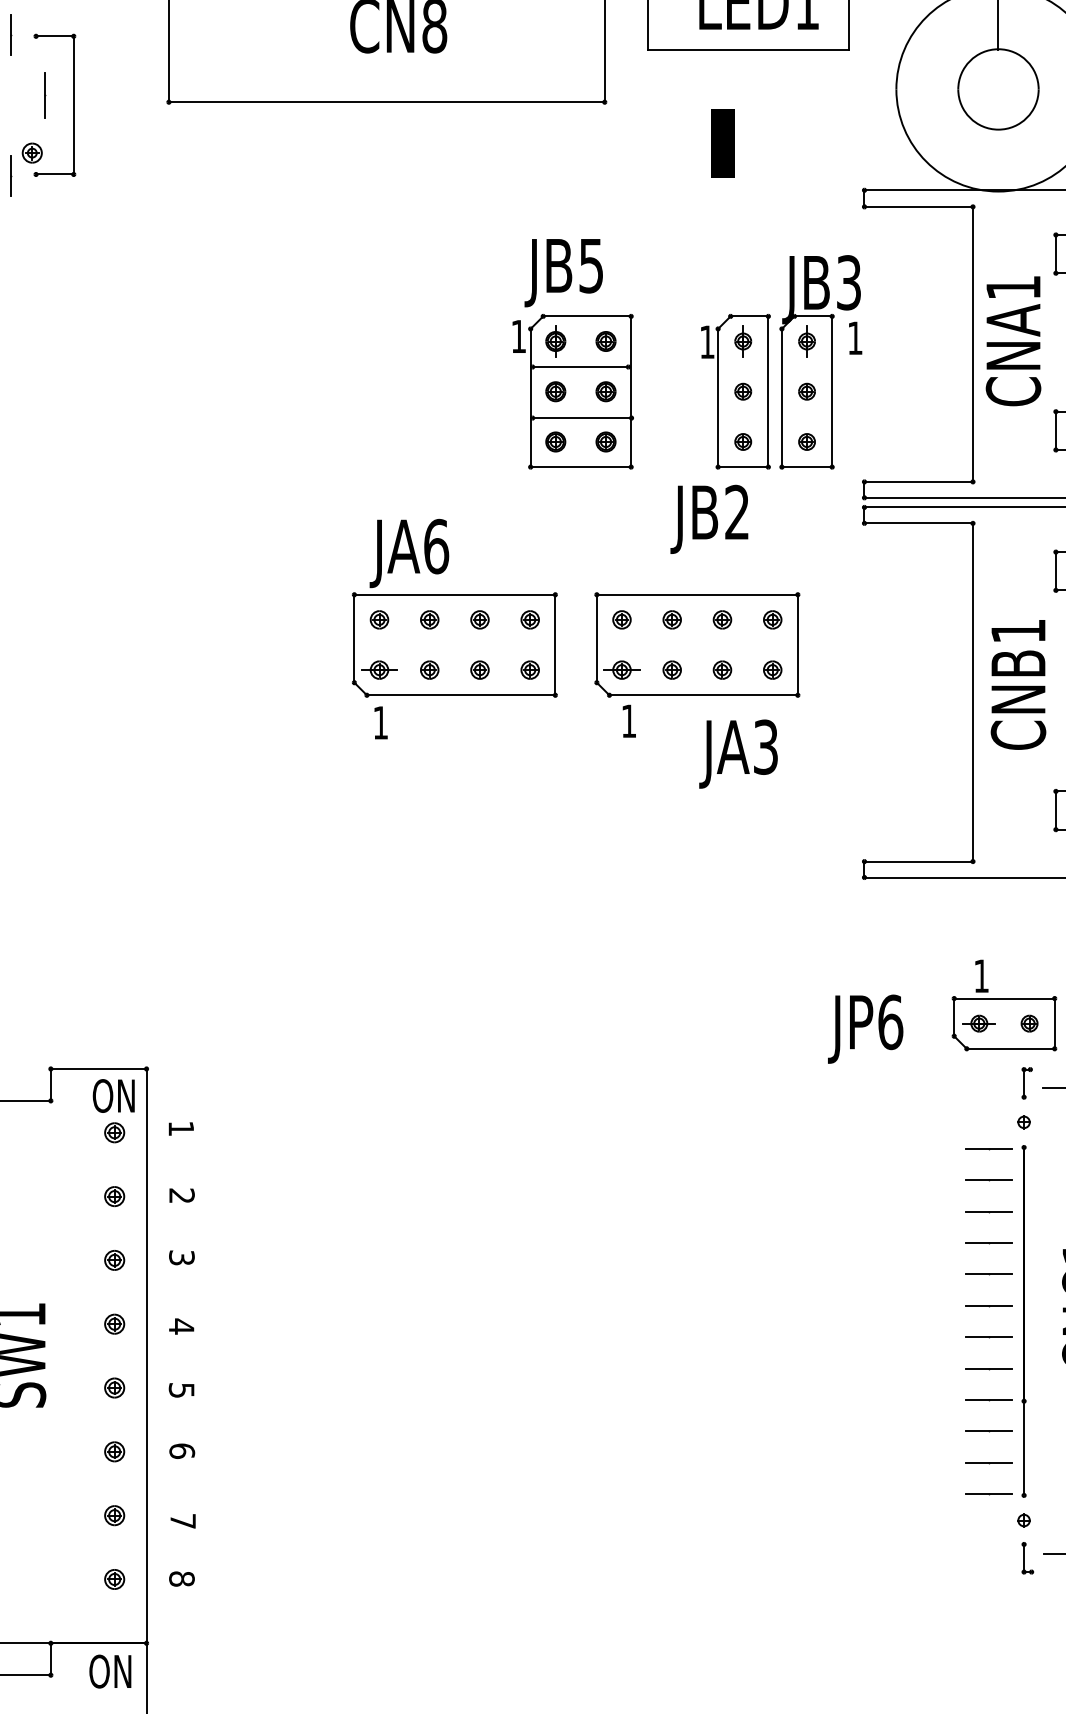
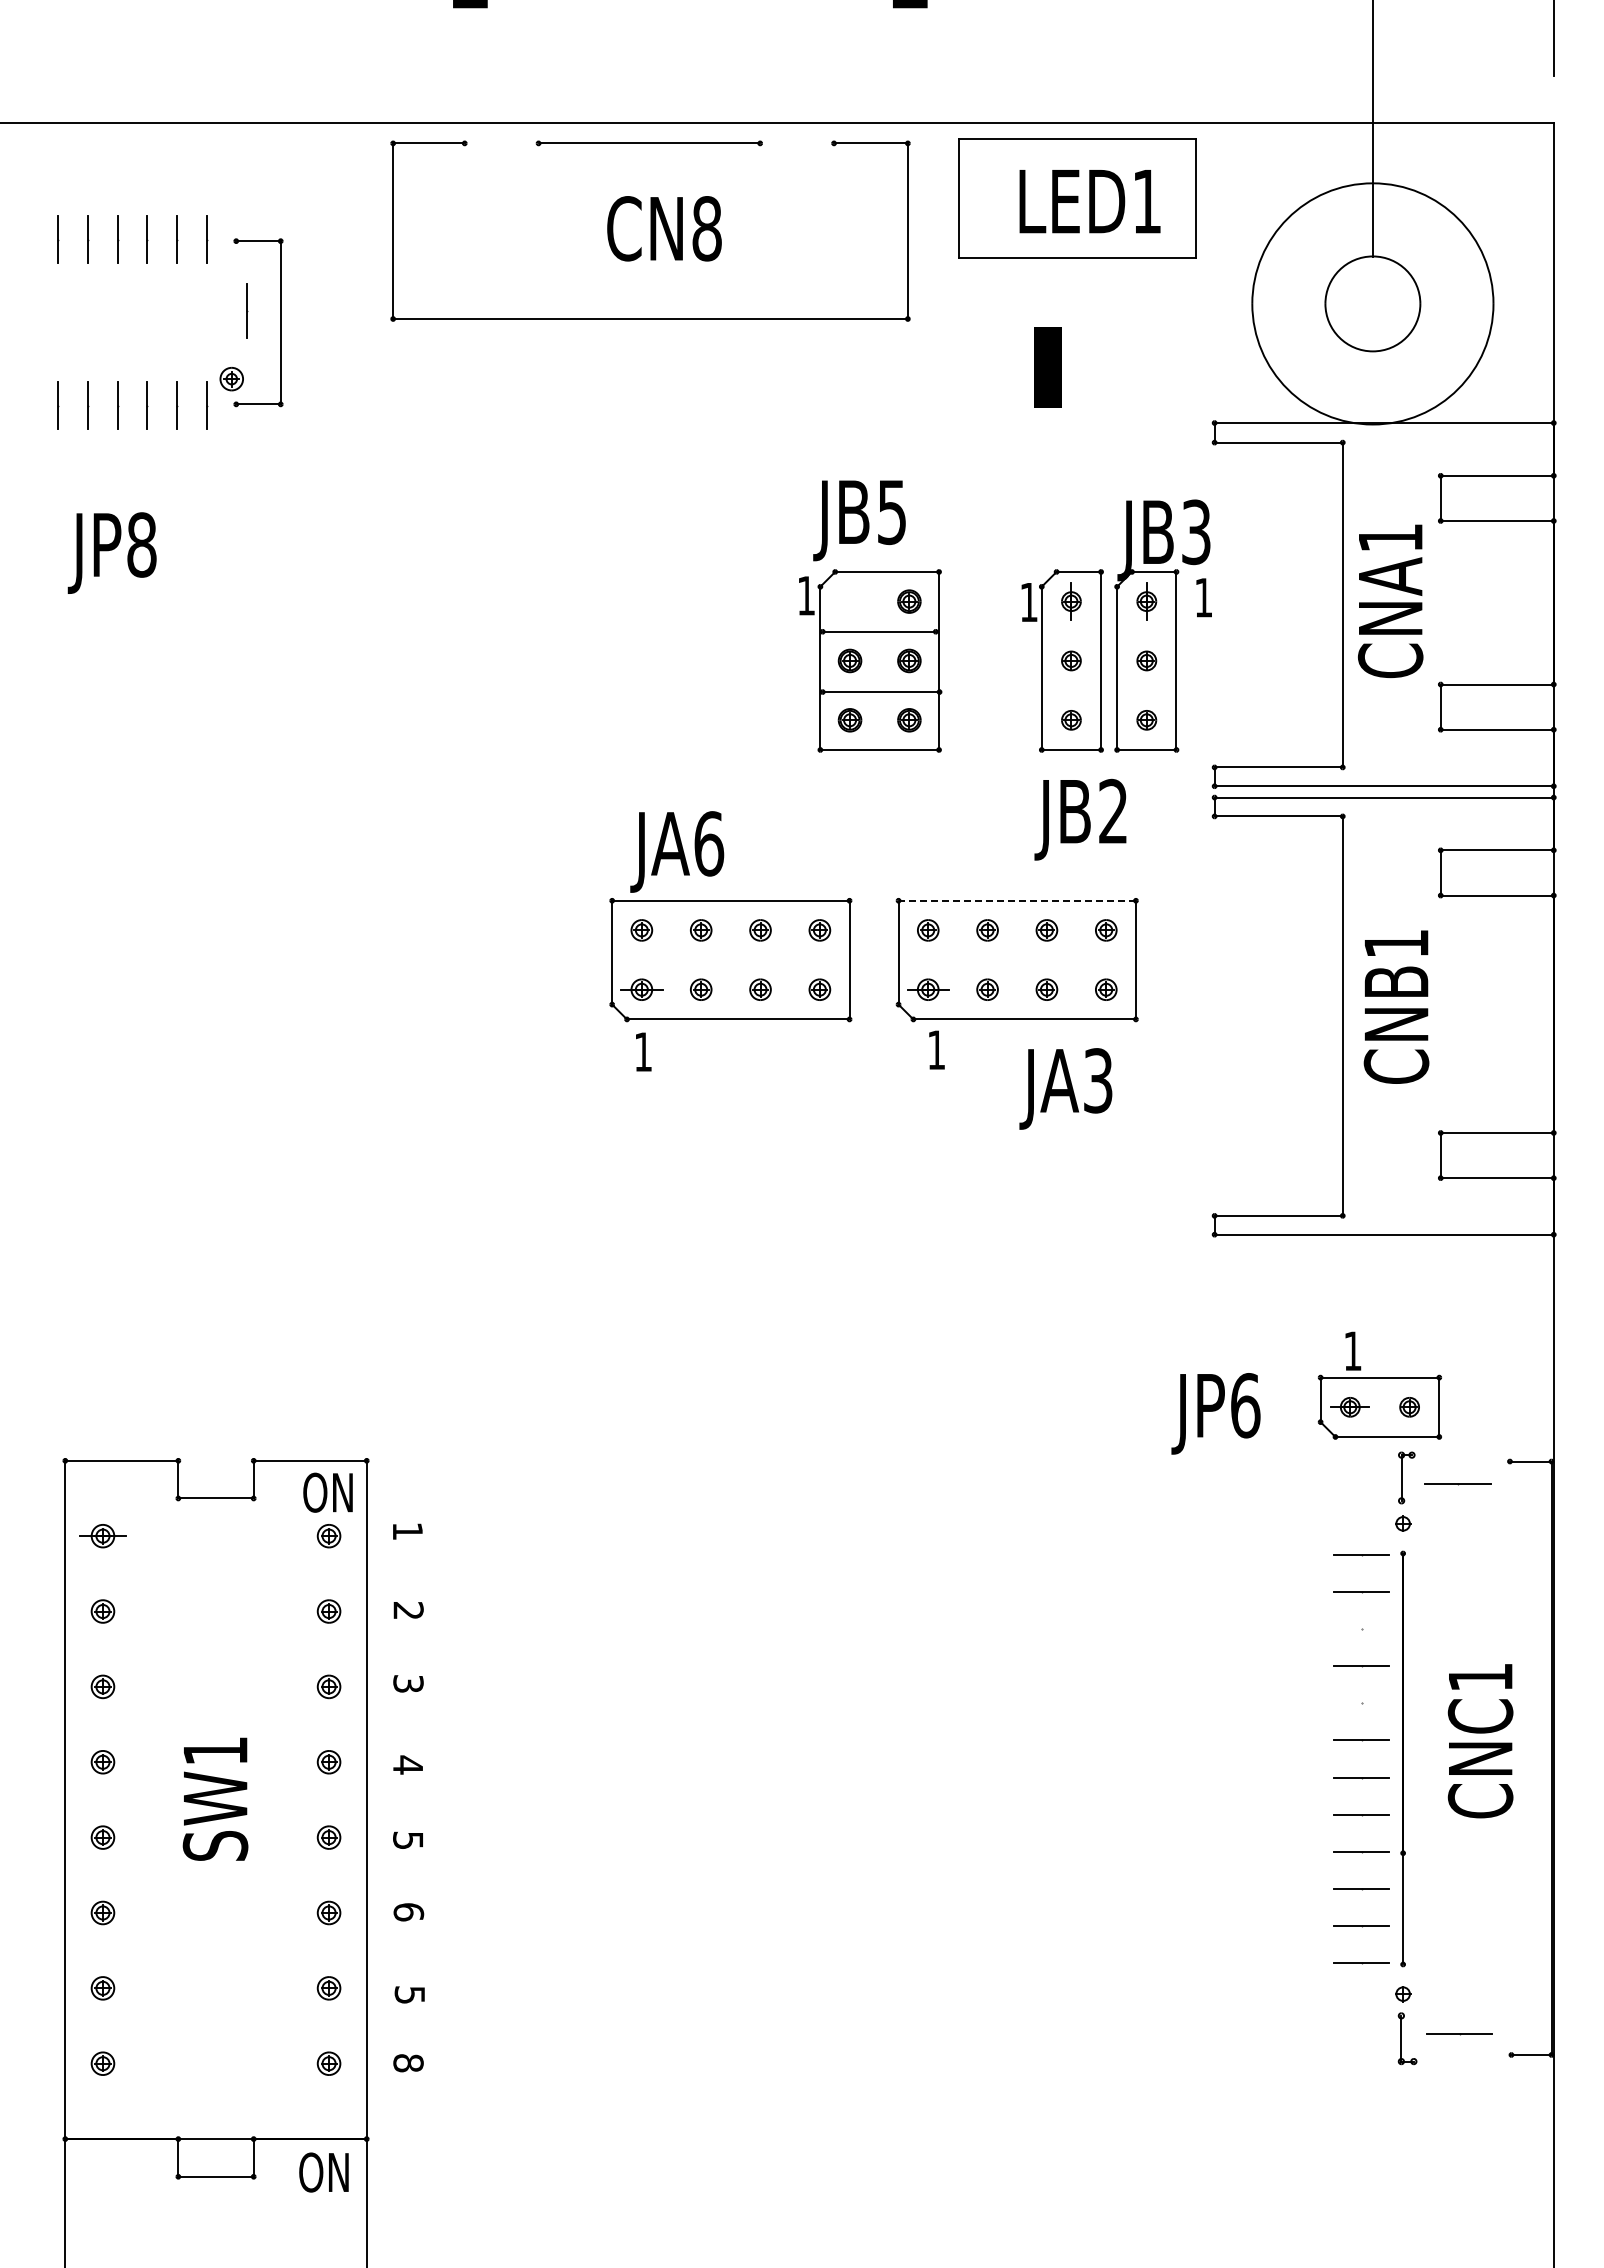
part: (555, 341) -> (849, 601), removed
text: (709, 519) -> (1080, 819), moved
line: (697, 594) -> (1017, 900), solid -> dashed
part: (1026, 1083) -> (1406, 1477), size x1.4
line: (988, 1211) -> (1361, 1629), removed
line: (988, 1274) -> (1361, 1703), removed
text: (182, 1520) -> (409, 1994), 7 -> 5
part: (1027, 1558) -> (1407, 2038), size x1.4

